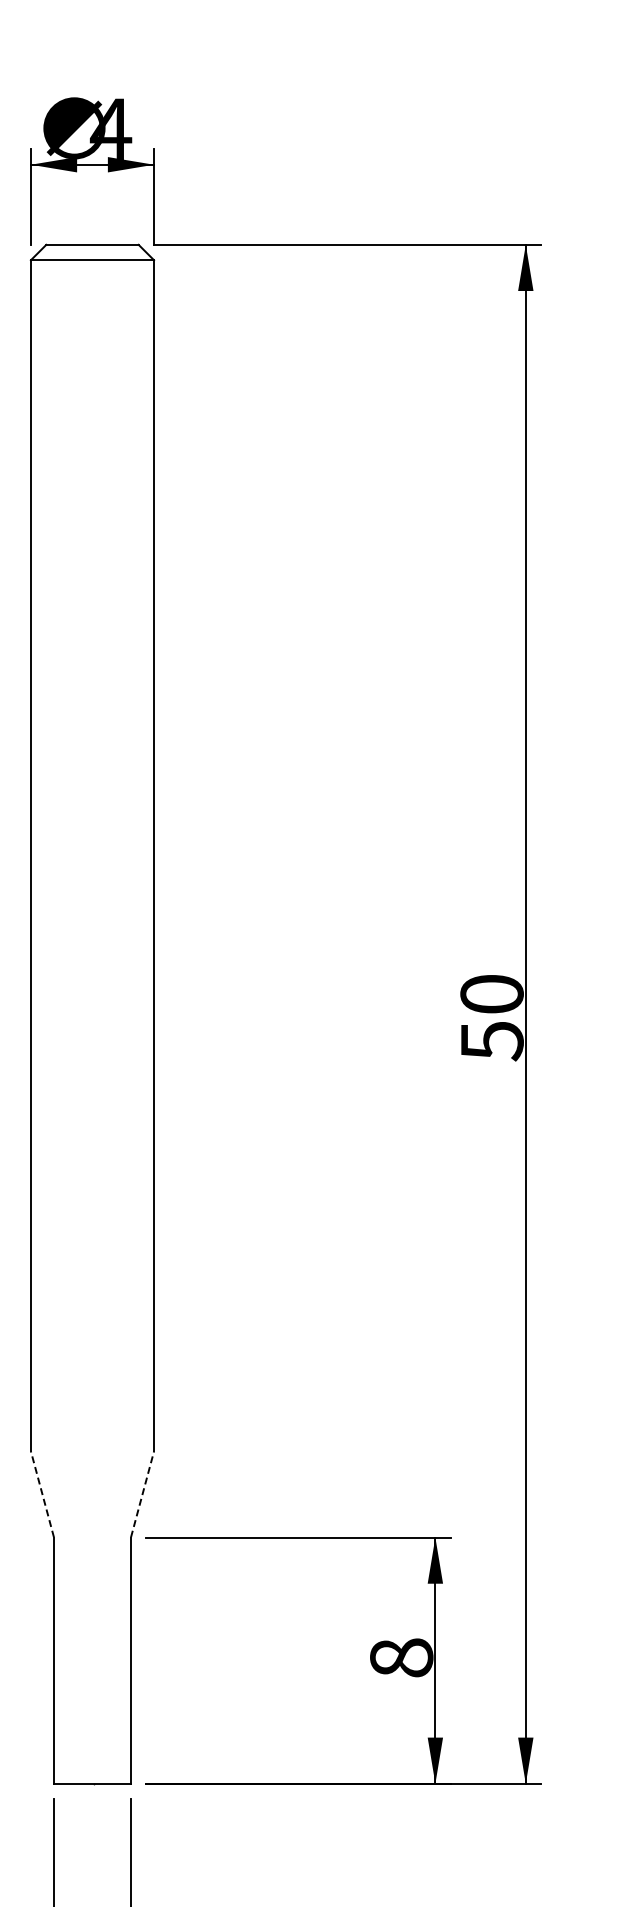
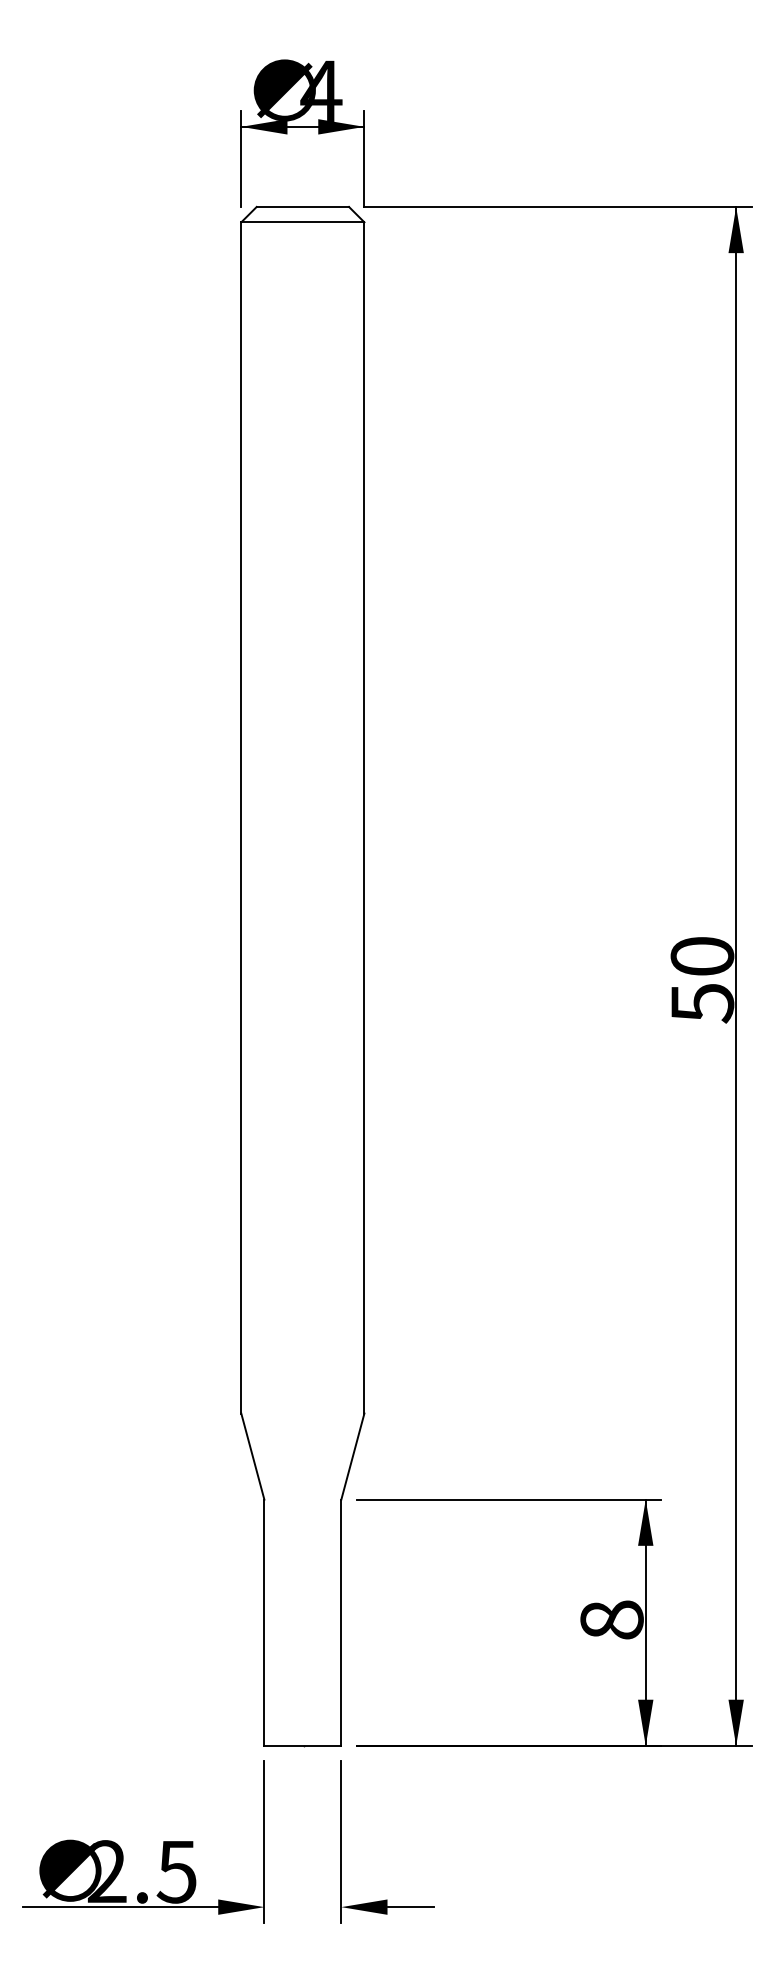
line: (42, 1494) -> (252, 1456), dashed -> solid
line: (142, 1494) -> (352, 1456), dashed -> solid

